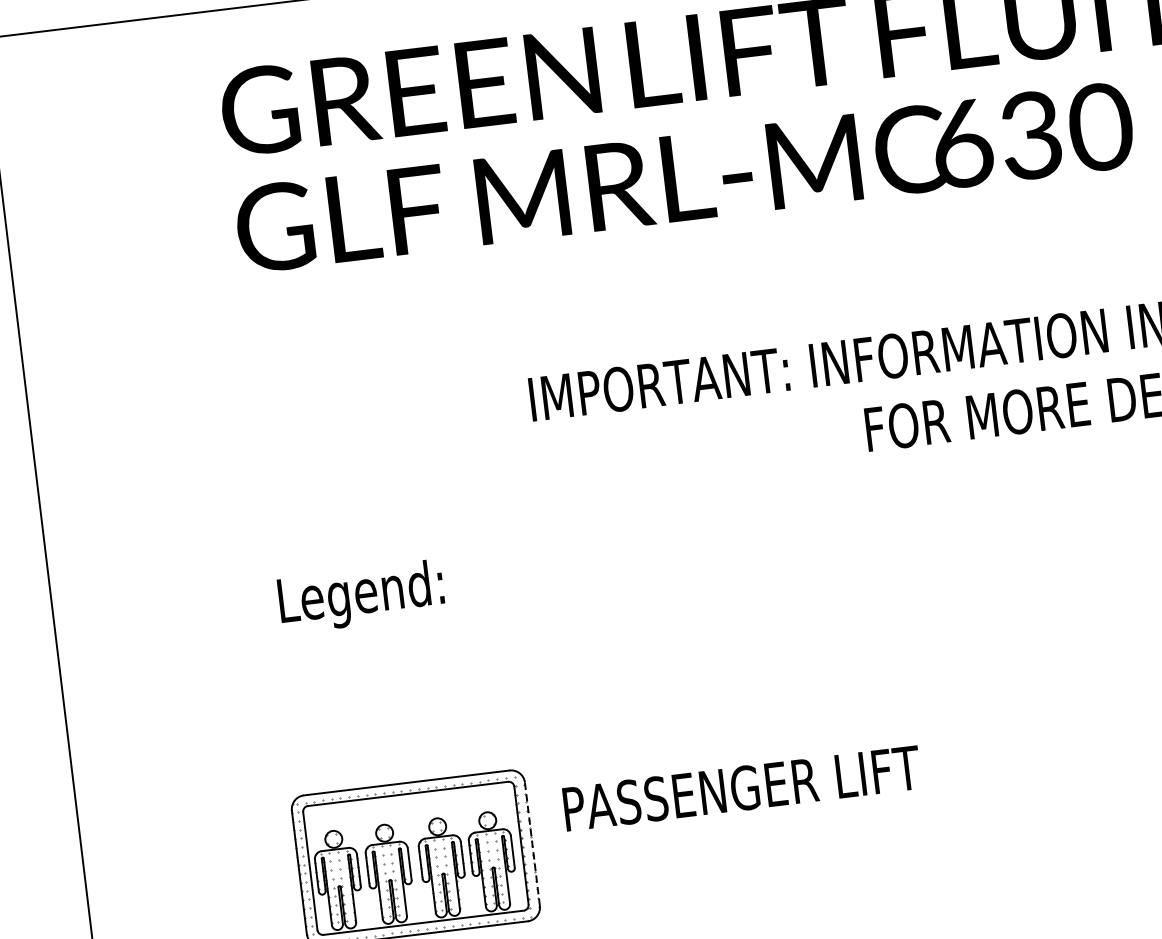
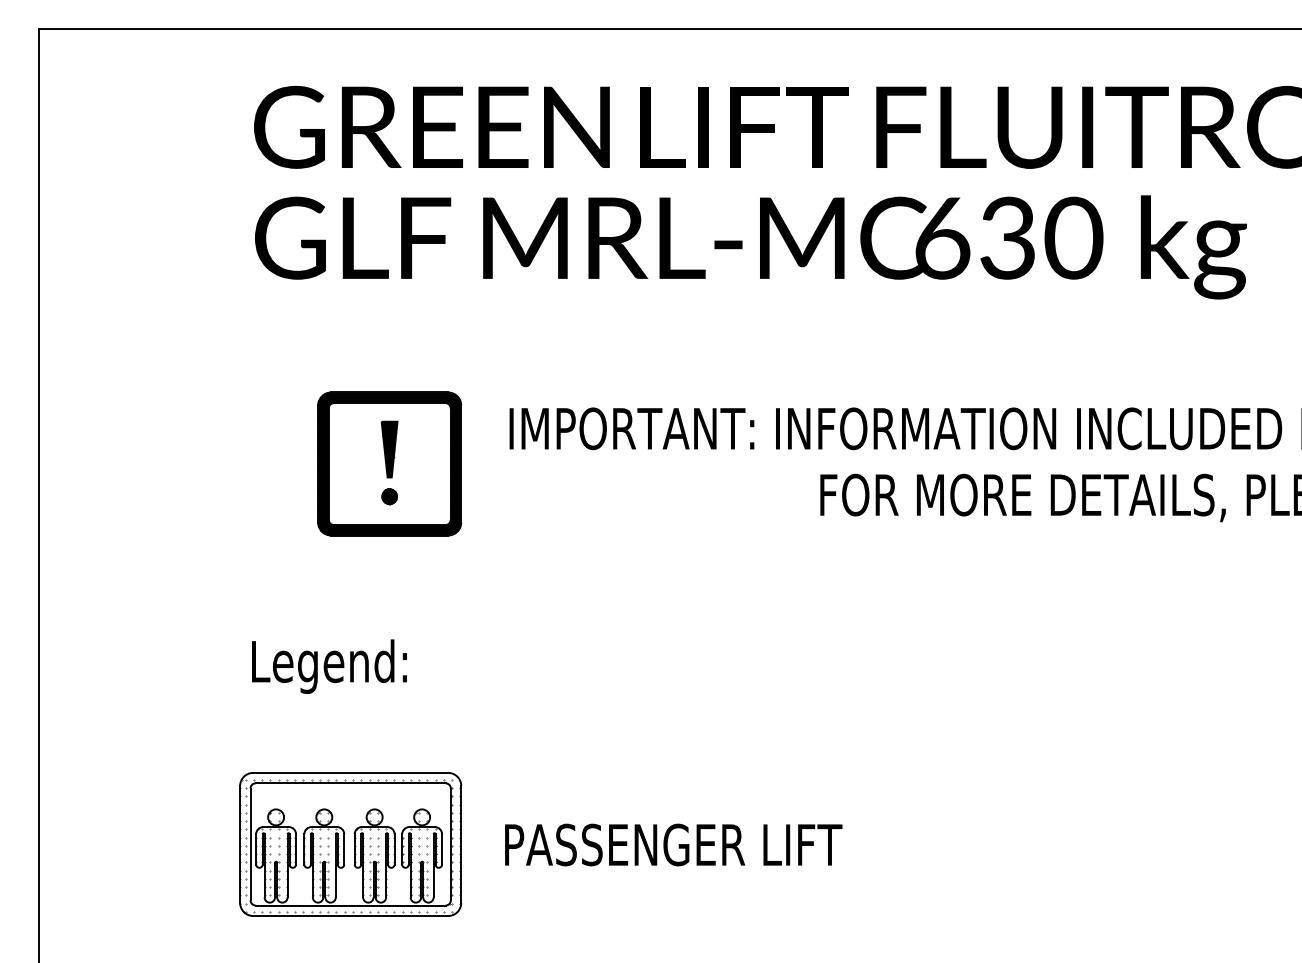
part: (408, 451) -> (389, 463), added
text: (361, 596) -> (329, 666), moved
text: (741, 787) -> (673, 844), moved
line: (532, 844) -> (461, 844), dashed -> solid

